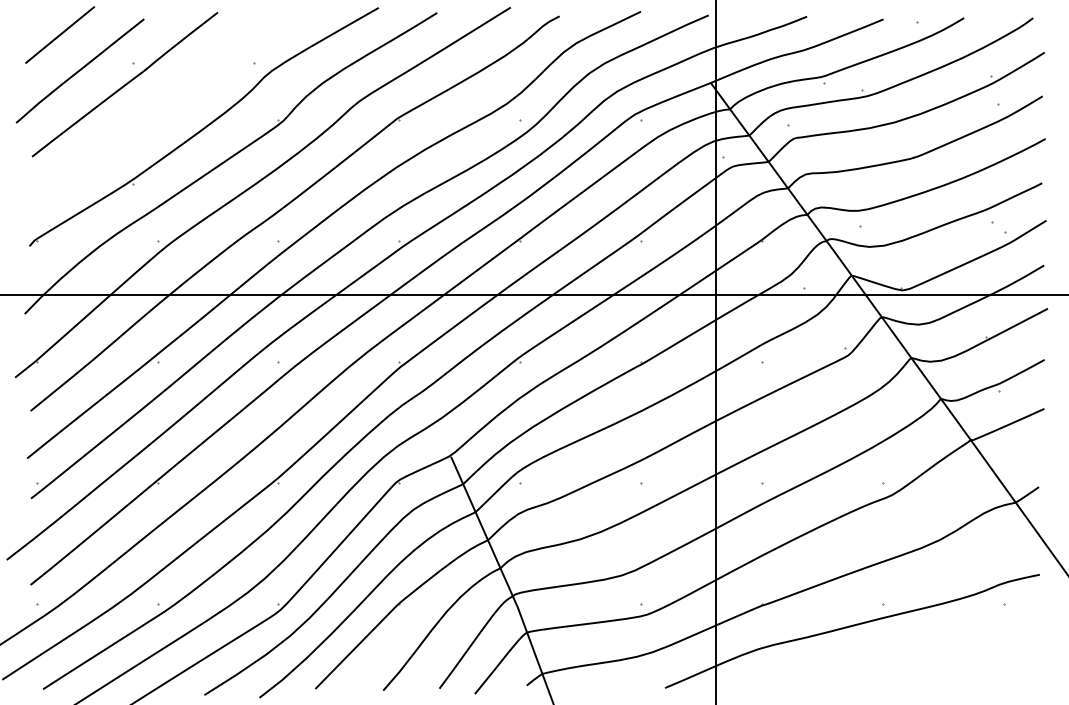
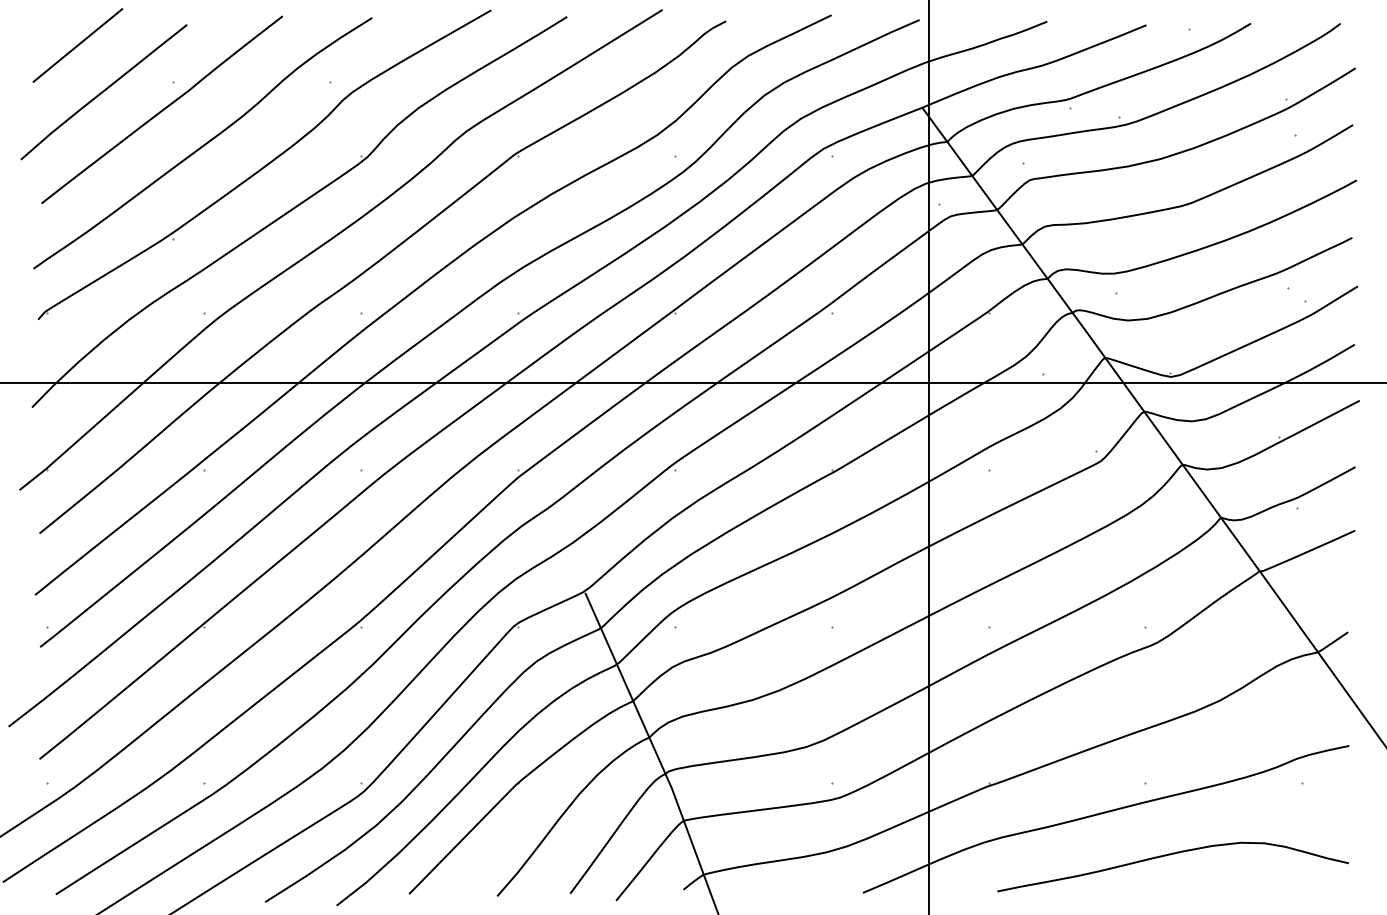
curve: (156, 111) -> (203, 144), added
curve: (902, 659) -> (1170, 855), added

